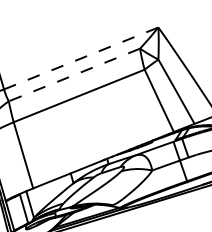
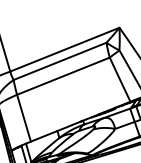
line: (81, 58) -> (65, 49), dashed -> solid
line: (74, 74) -> (60, 61), dashed -> solid

